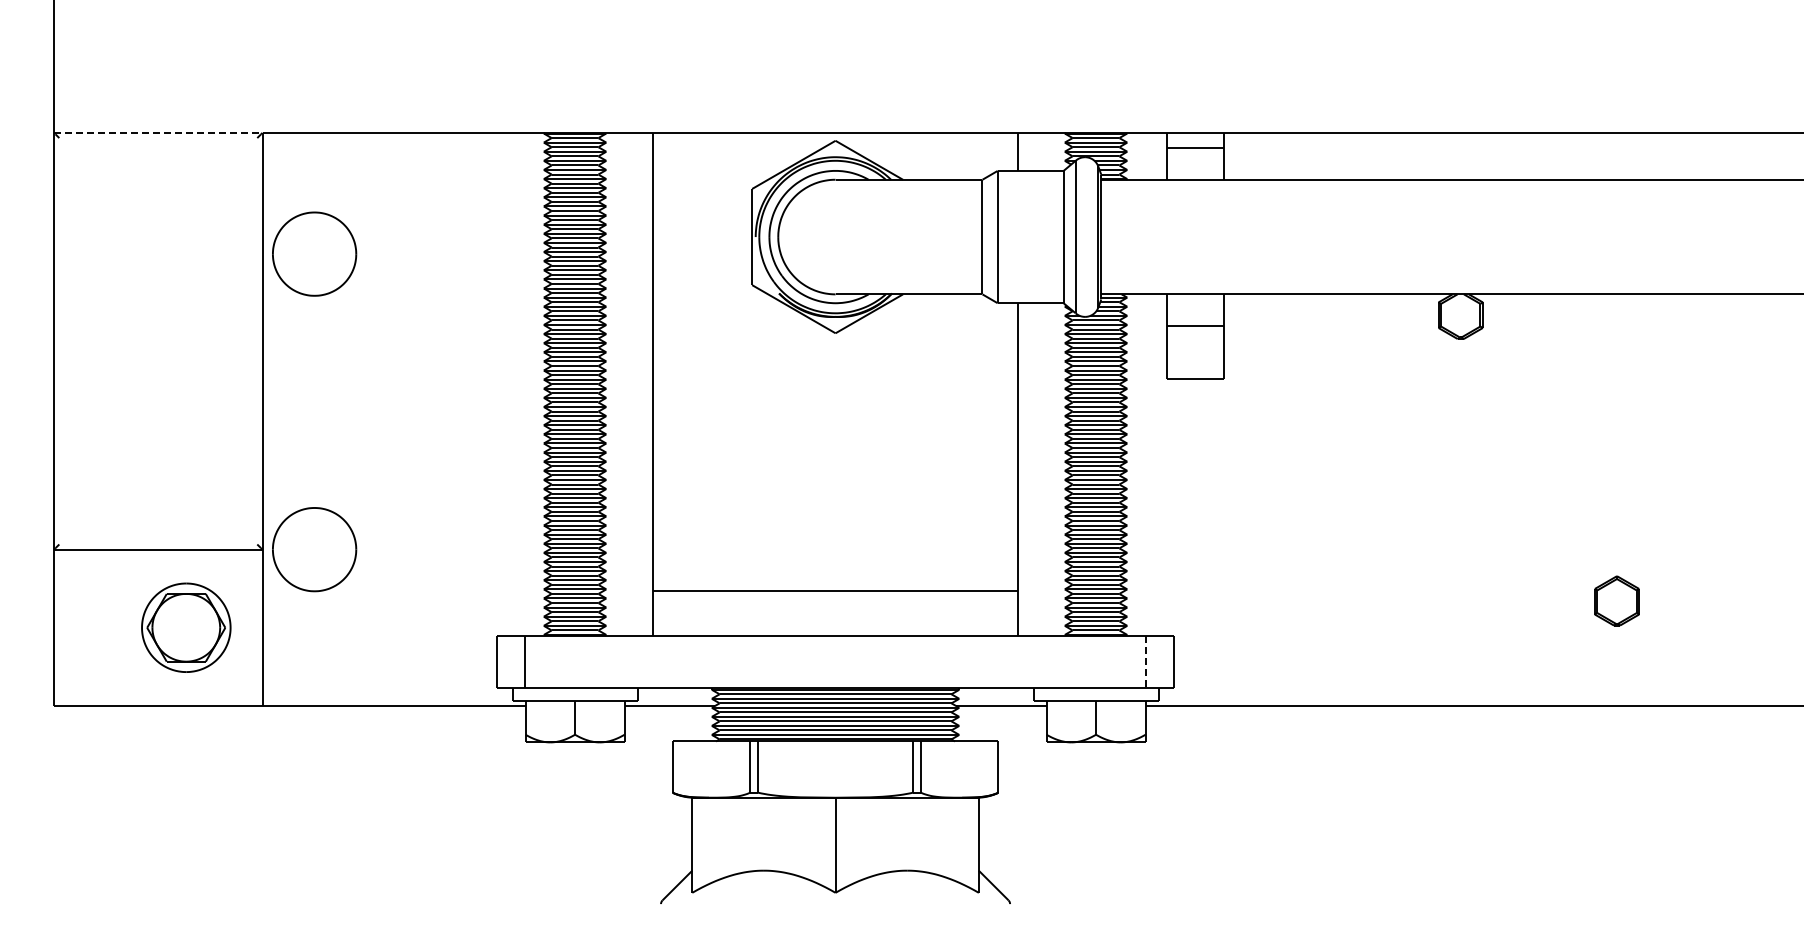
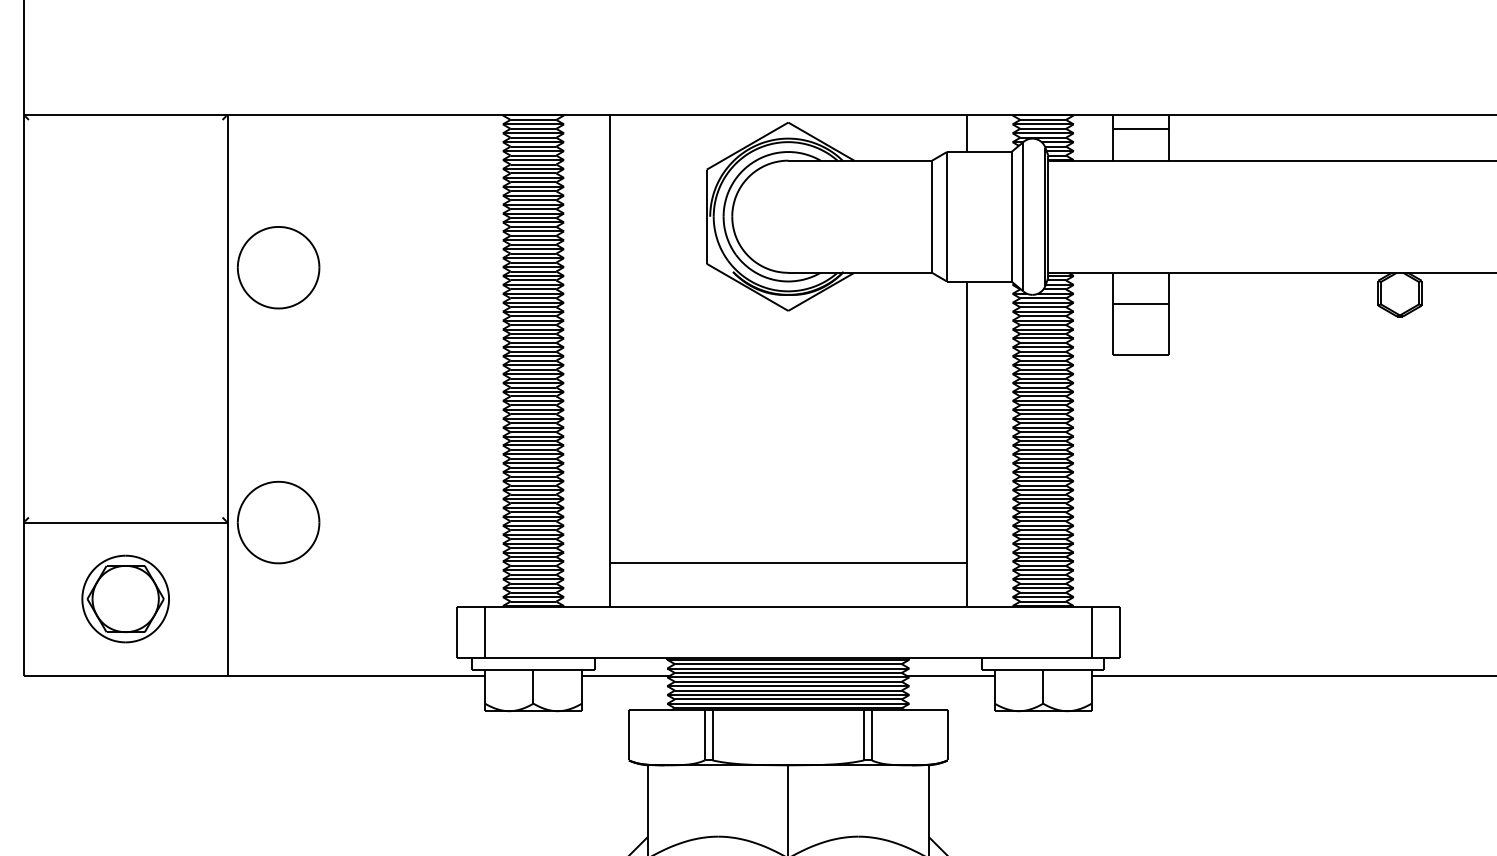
line: (158, 132) -> (125, 114), dashed -> solid
part: (314, 253) -> (278, 267), moved
part: (186, 627) -> (125, 598), moved
line: (1146, 662) -> (1092, 633), dashed -> solid

